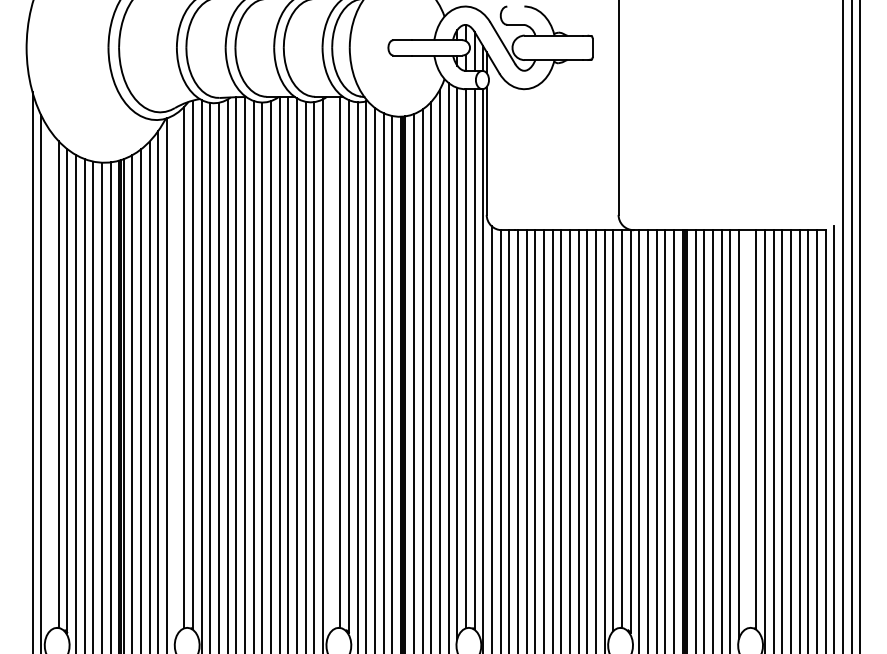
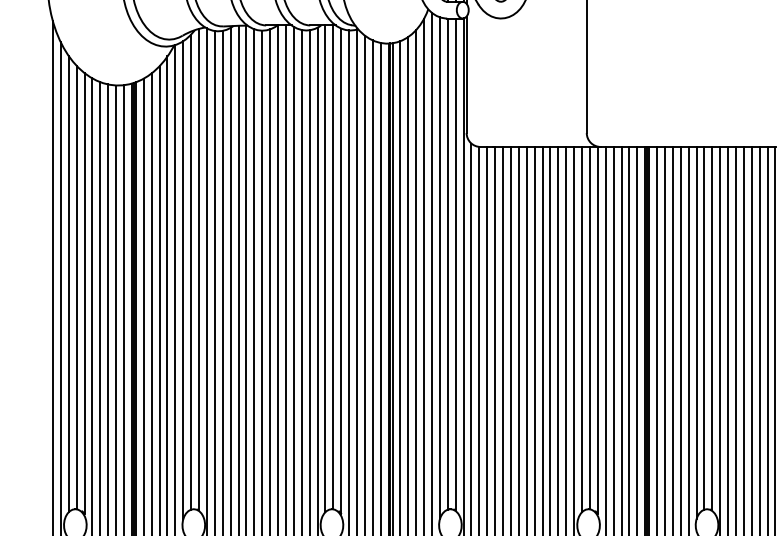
line: (331, 363) -> (325, 268), added
line: (175, 376) -> (183, 280), added
line: (49, 380) -> (68, 283), added
line: (747, 429) -> (704, 328), added

